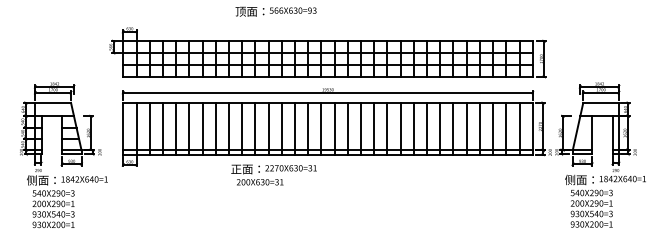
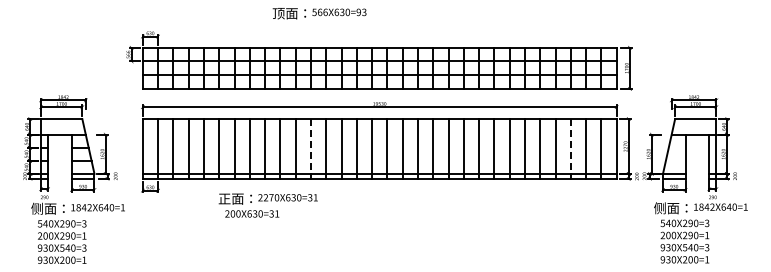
line: (268, 126) -> (310, 146), solid -> dashed
line: (492, 126) -> (570, 146), solid -> dashed
text: (273, 174) -> (267, 205), moved

